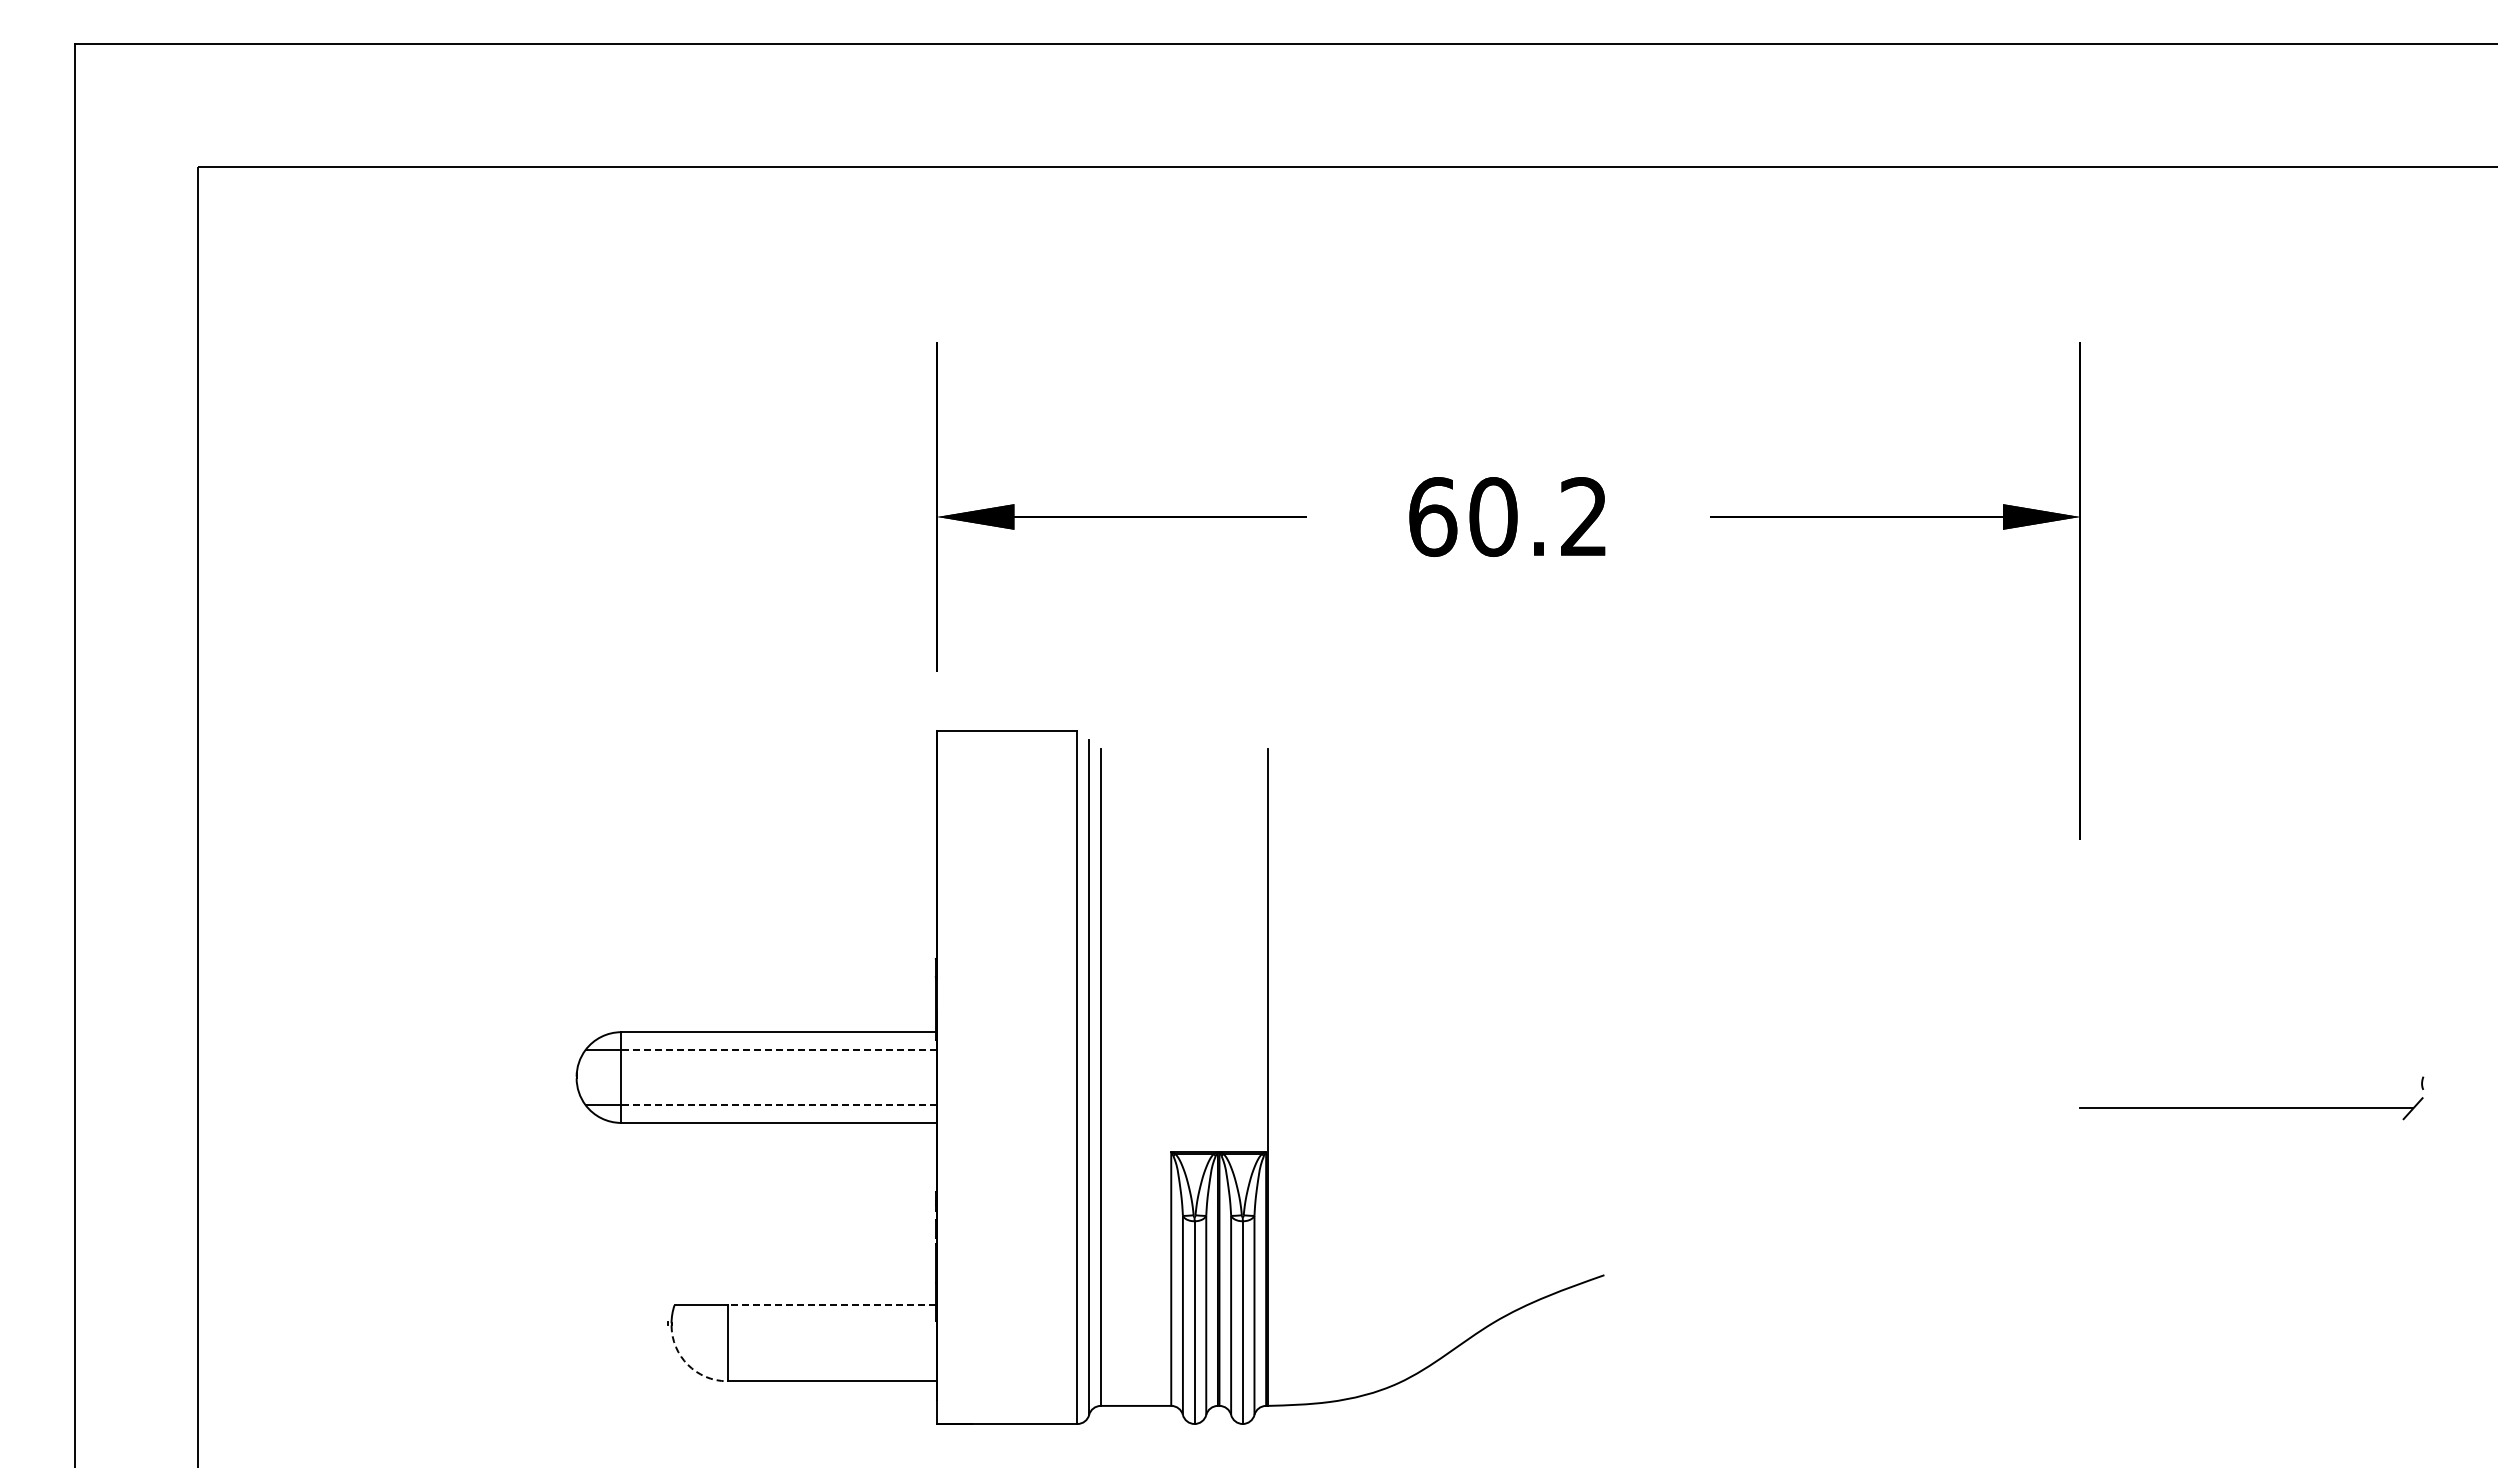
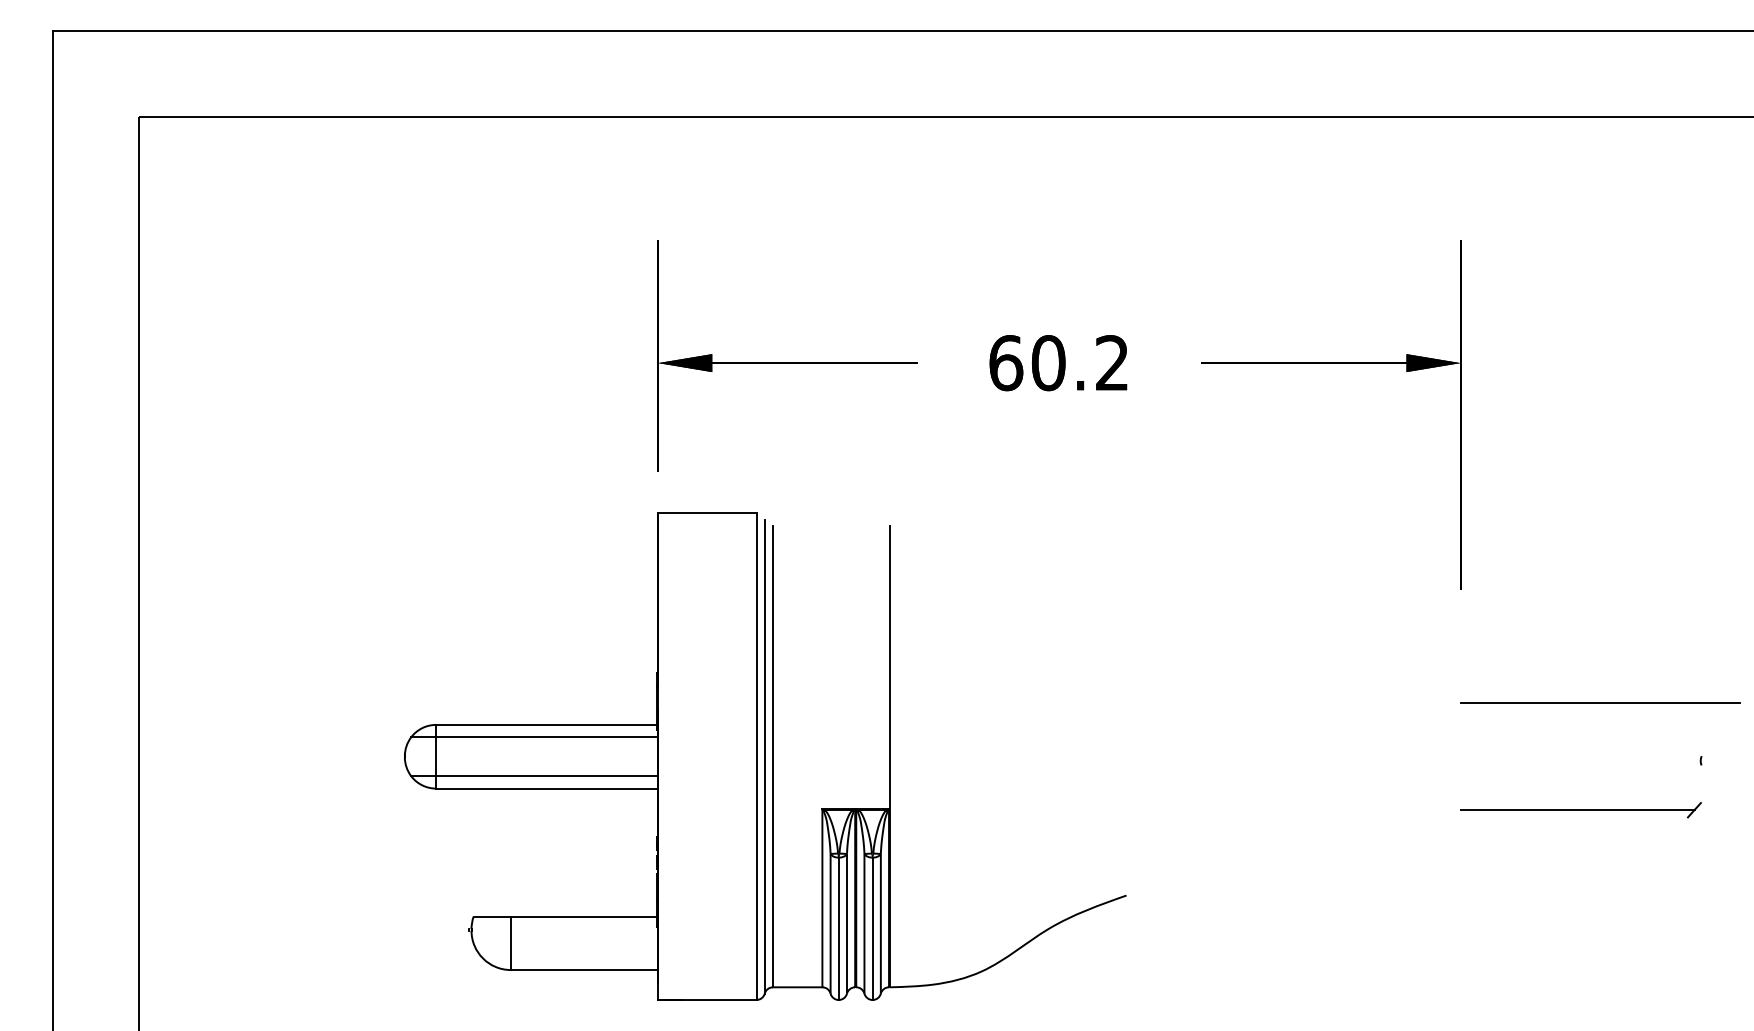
line: (2279, 1001) -> (1600, 703), added
line: (778, 1050) -> (546, 737), dashed -> solid
line: (778, 1105) -> (546, 776), dashed -> solid
part: (2251, 1108) -> (1580, 810), moved
line: (831, 1305) -> (583, 916), dashed -> solid
arc: (687, 1364) -> (482, 958), dashed -> solid

